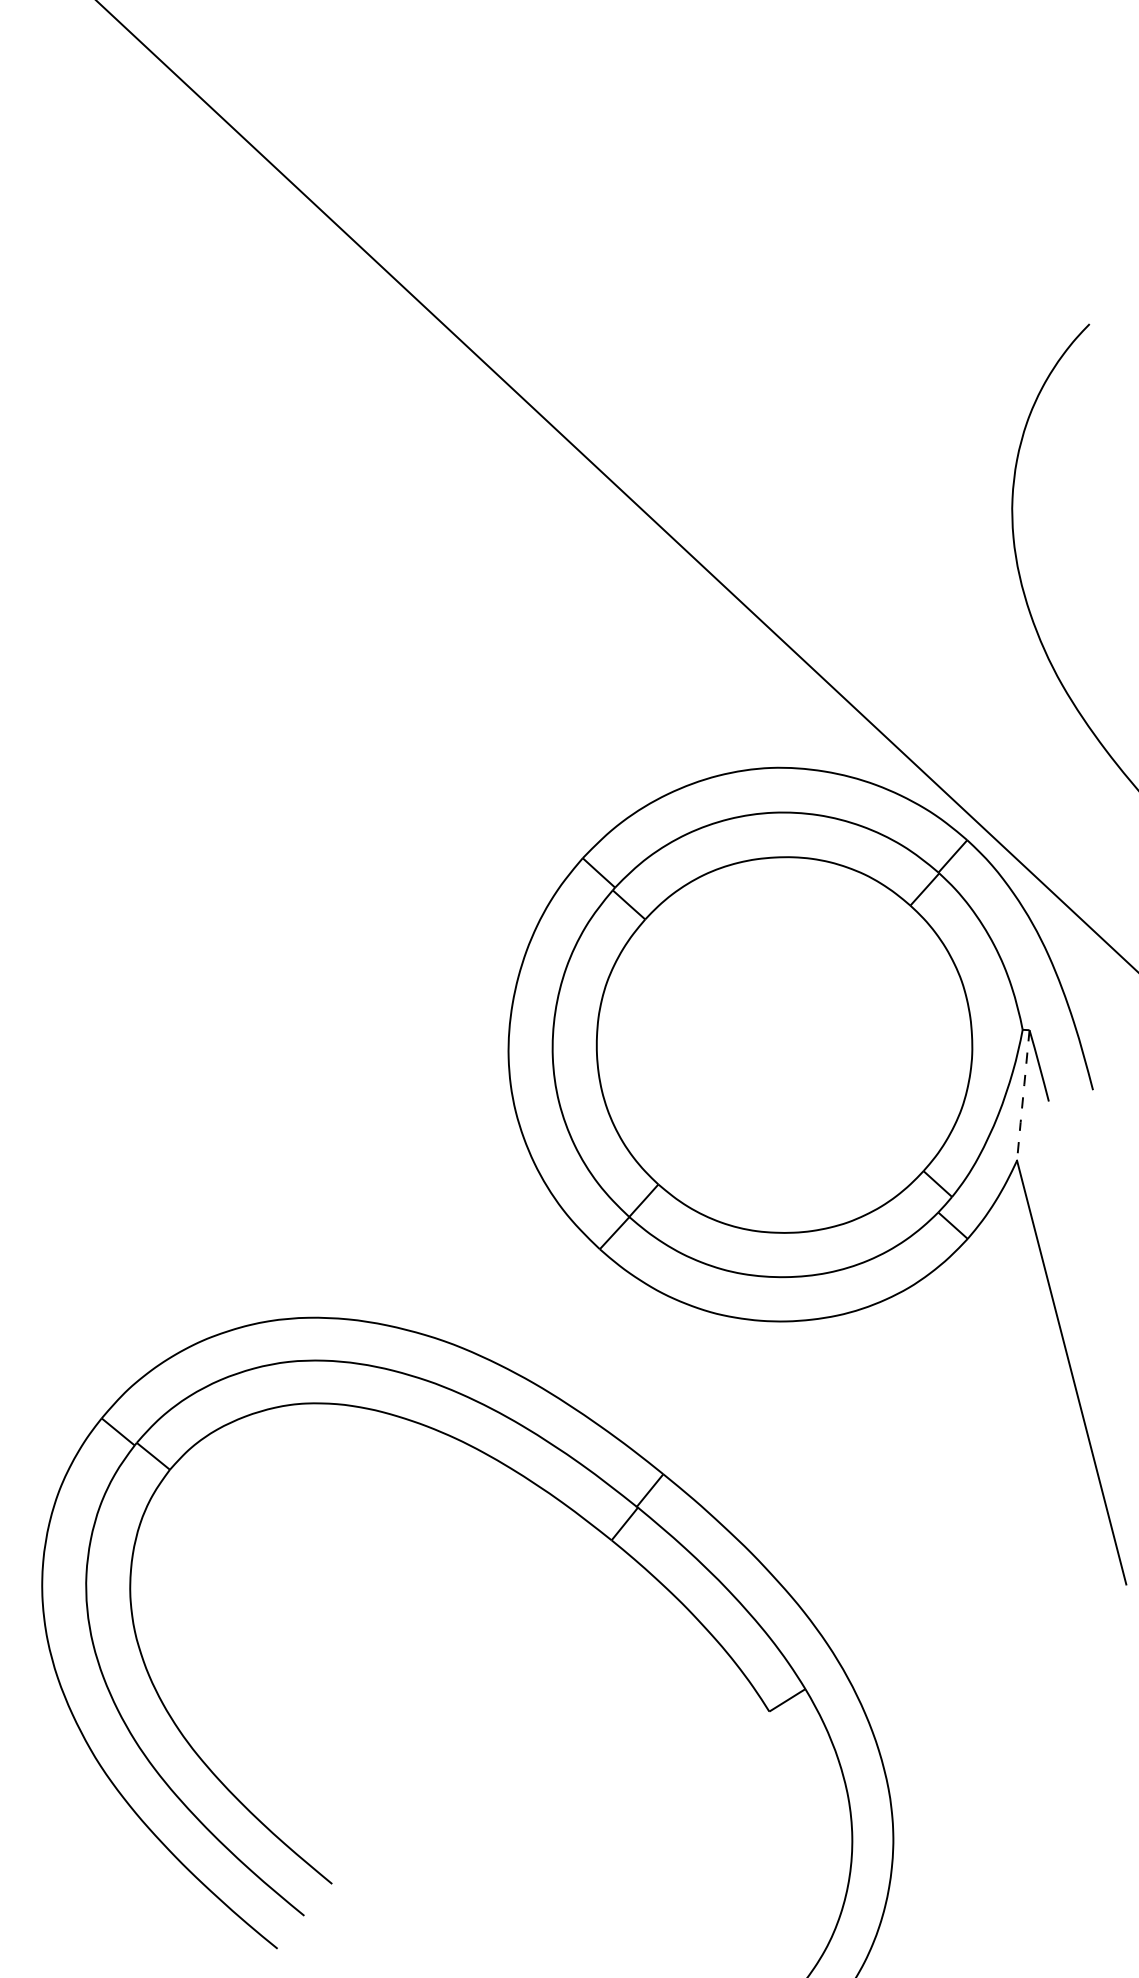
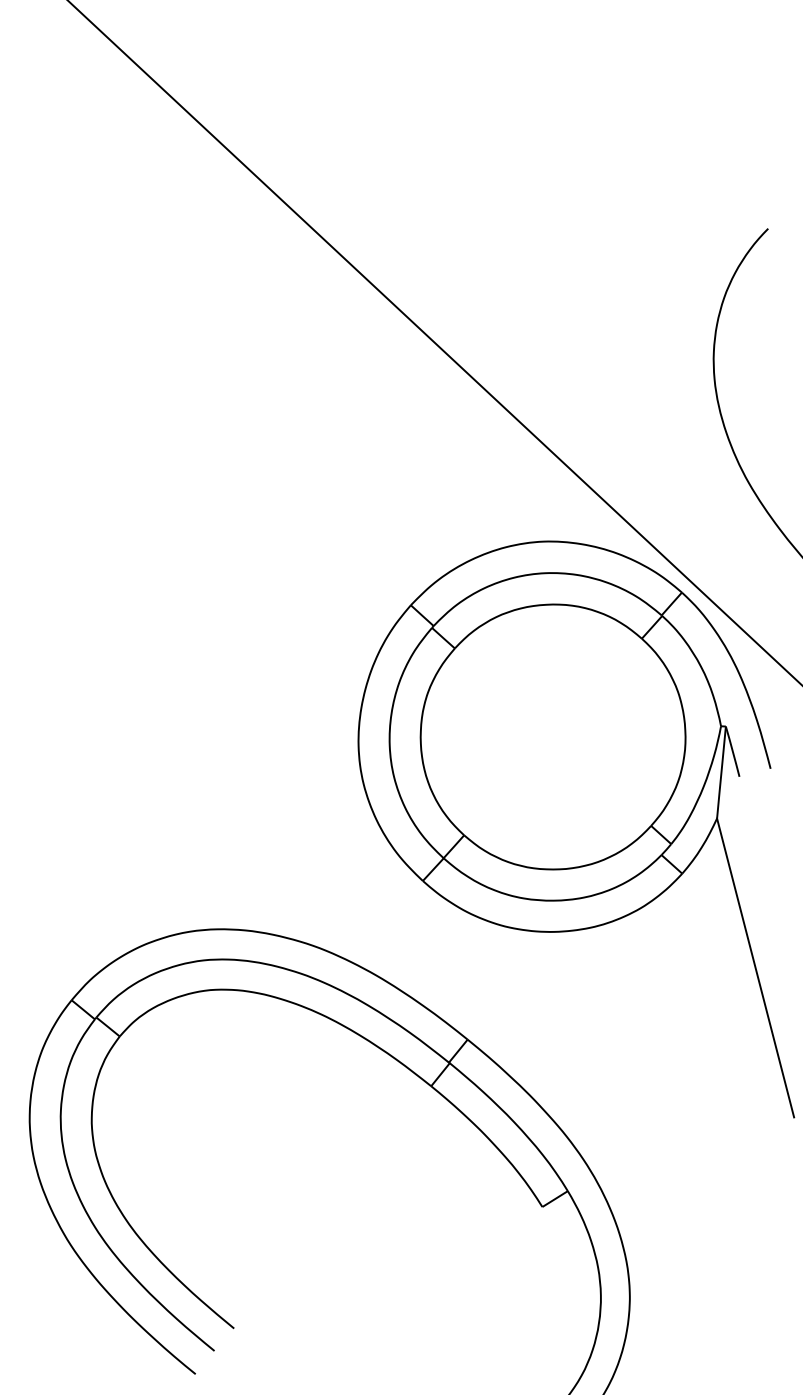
line: (1023, 1095) -> (721, 772), dashed -> solid

